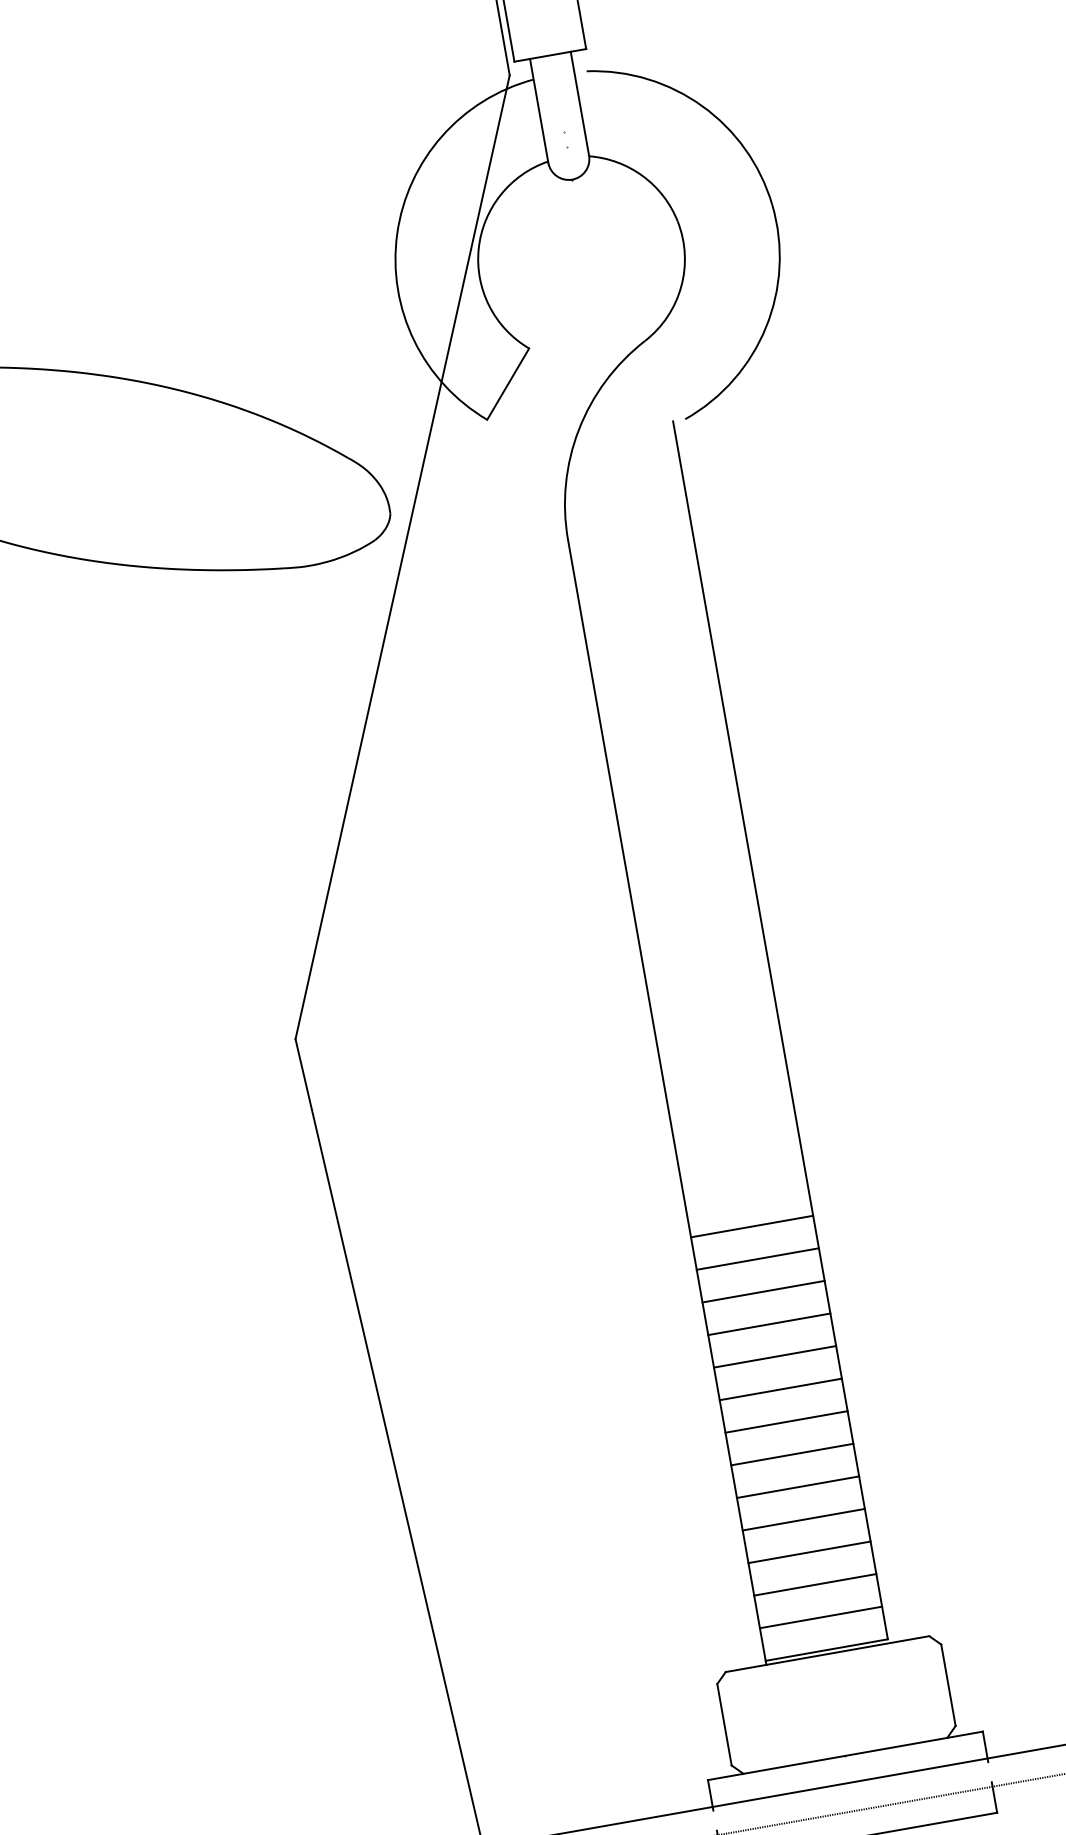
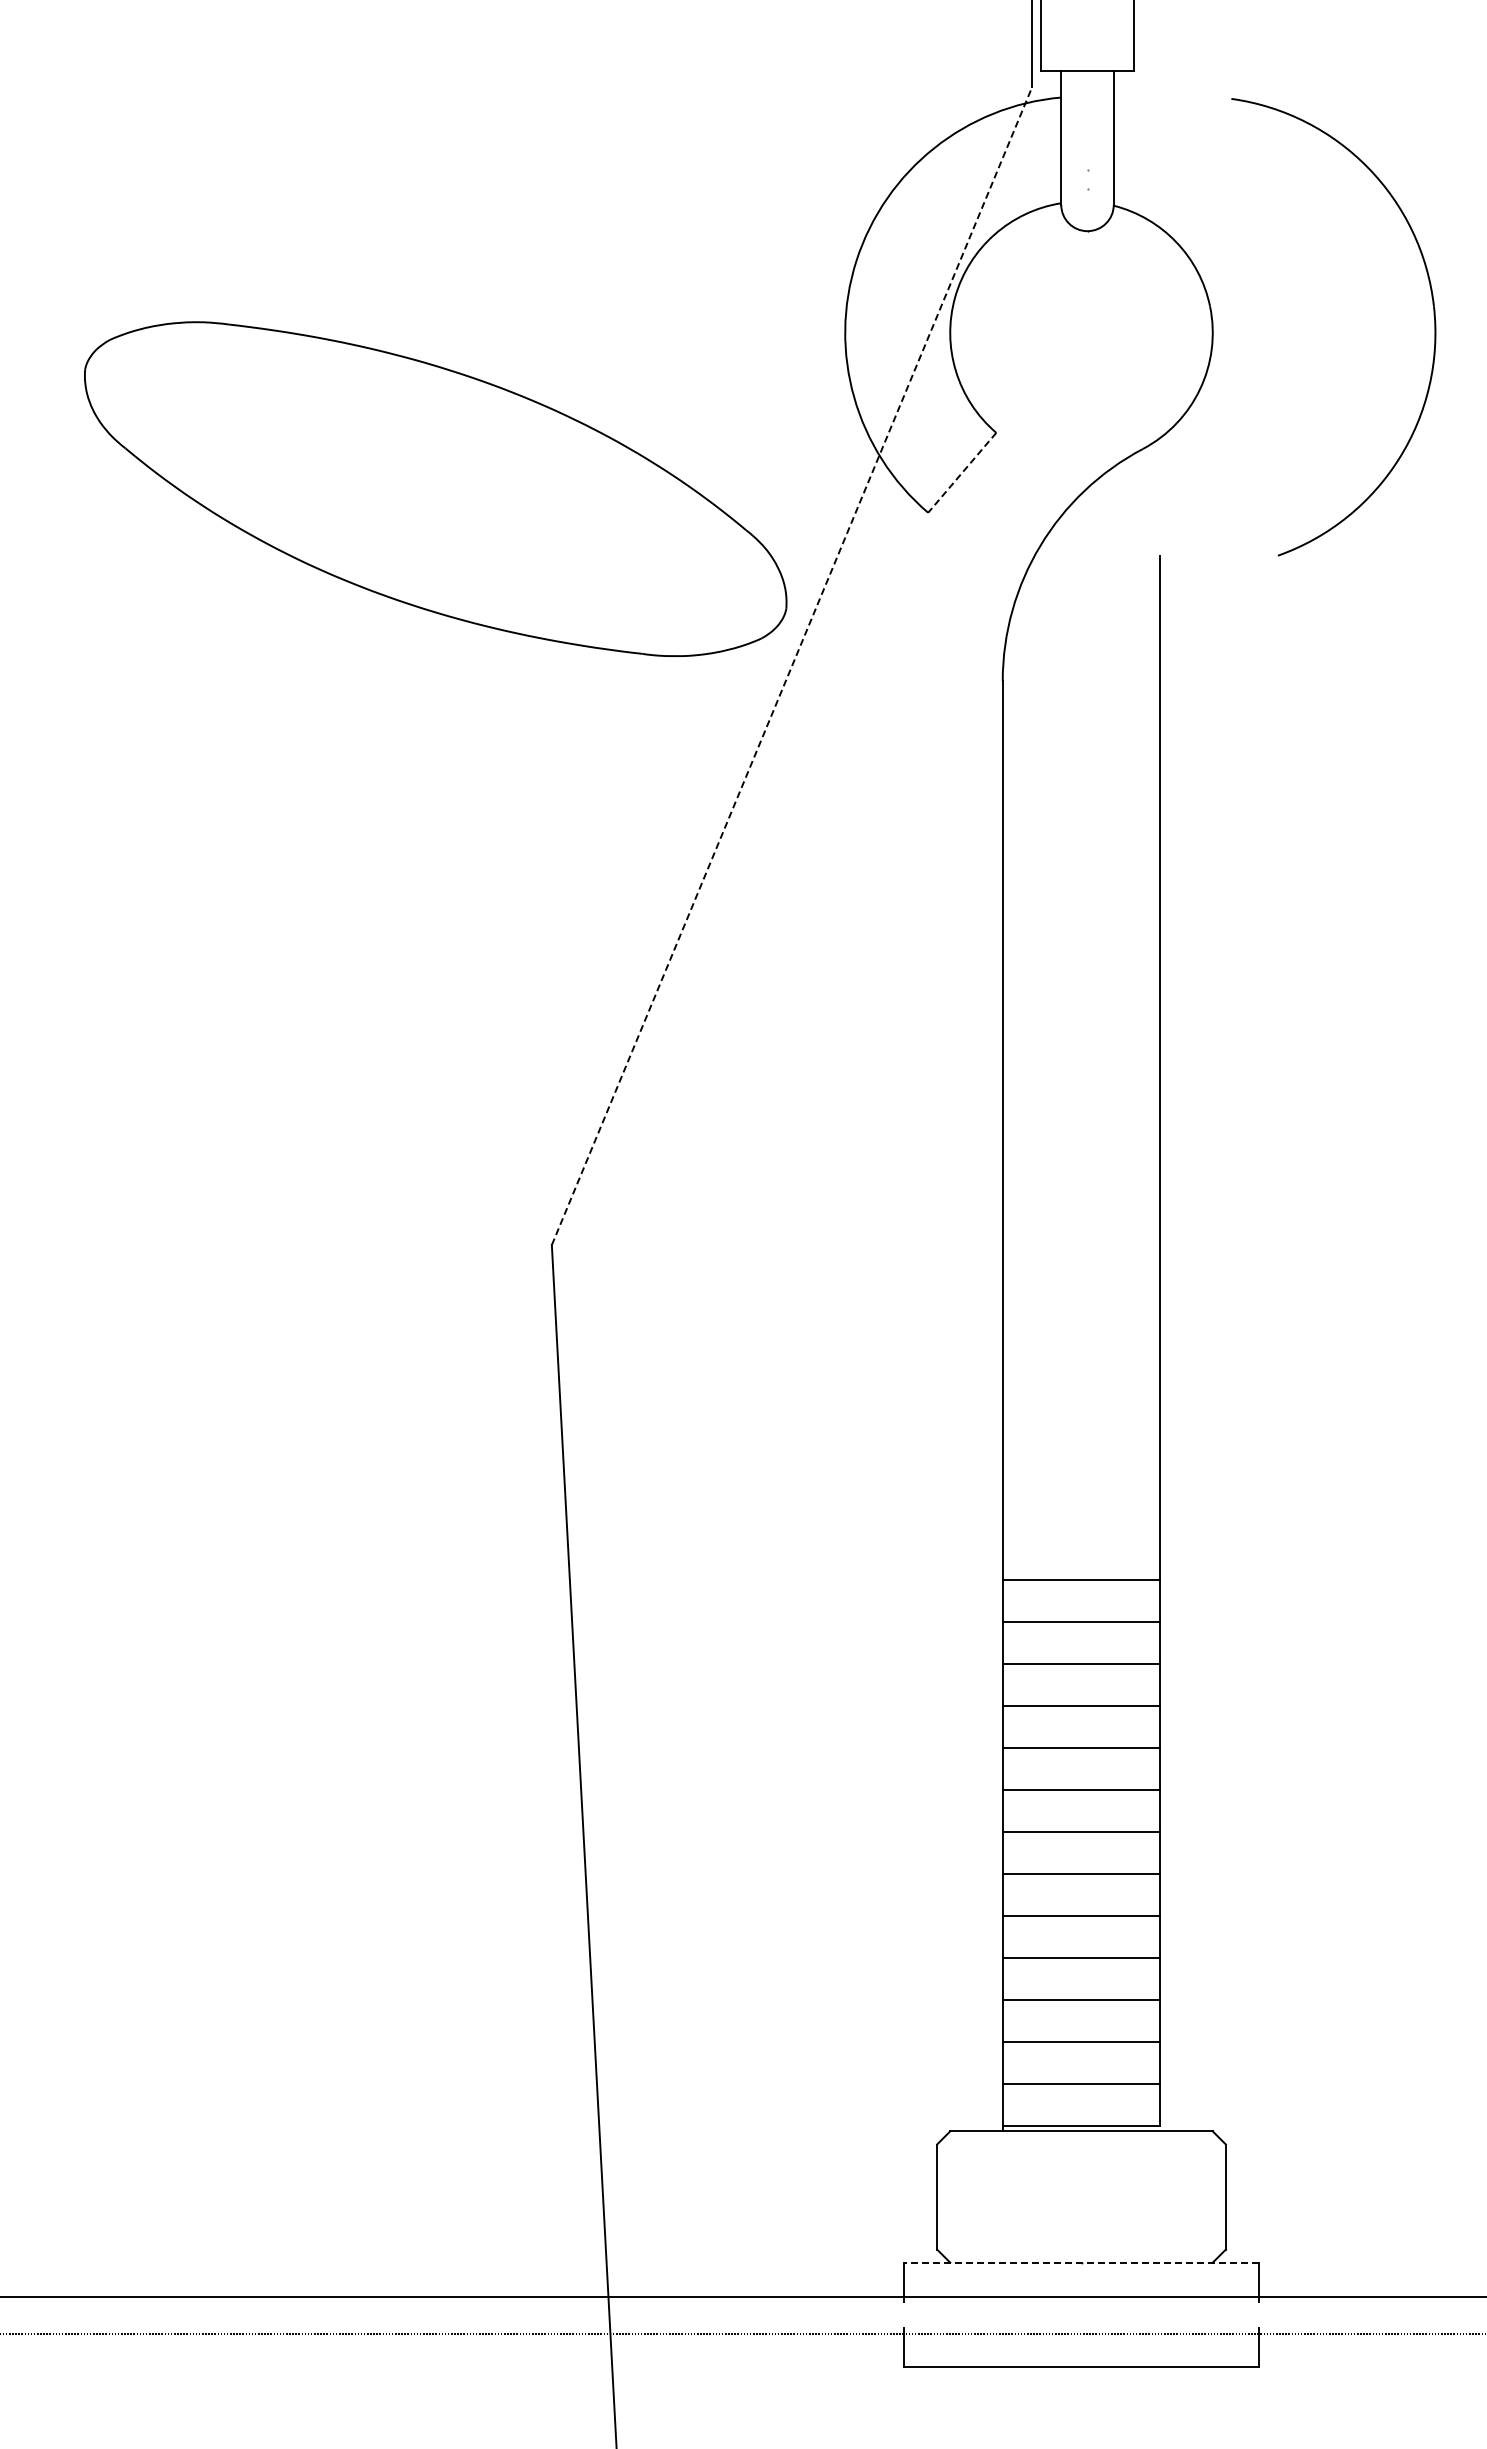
part: (773, 211) -> (1433, 315), moved
line: (508, 383) -> (962, 472), solid -> dashed
line: (403, 557) -> (792, 666), solid -> dashed
line: (845, 1755) -> (1081, 2262), solid -> dashed

